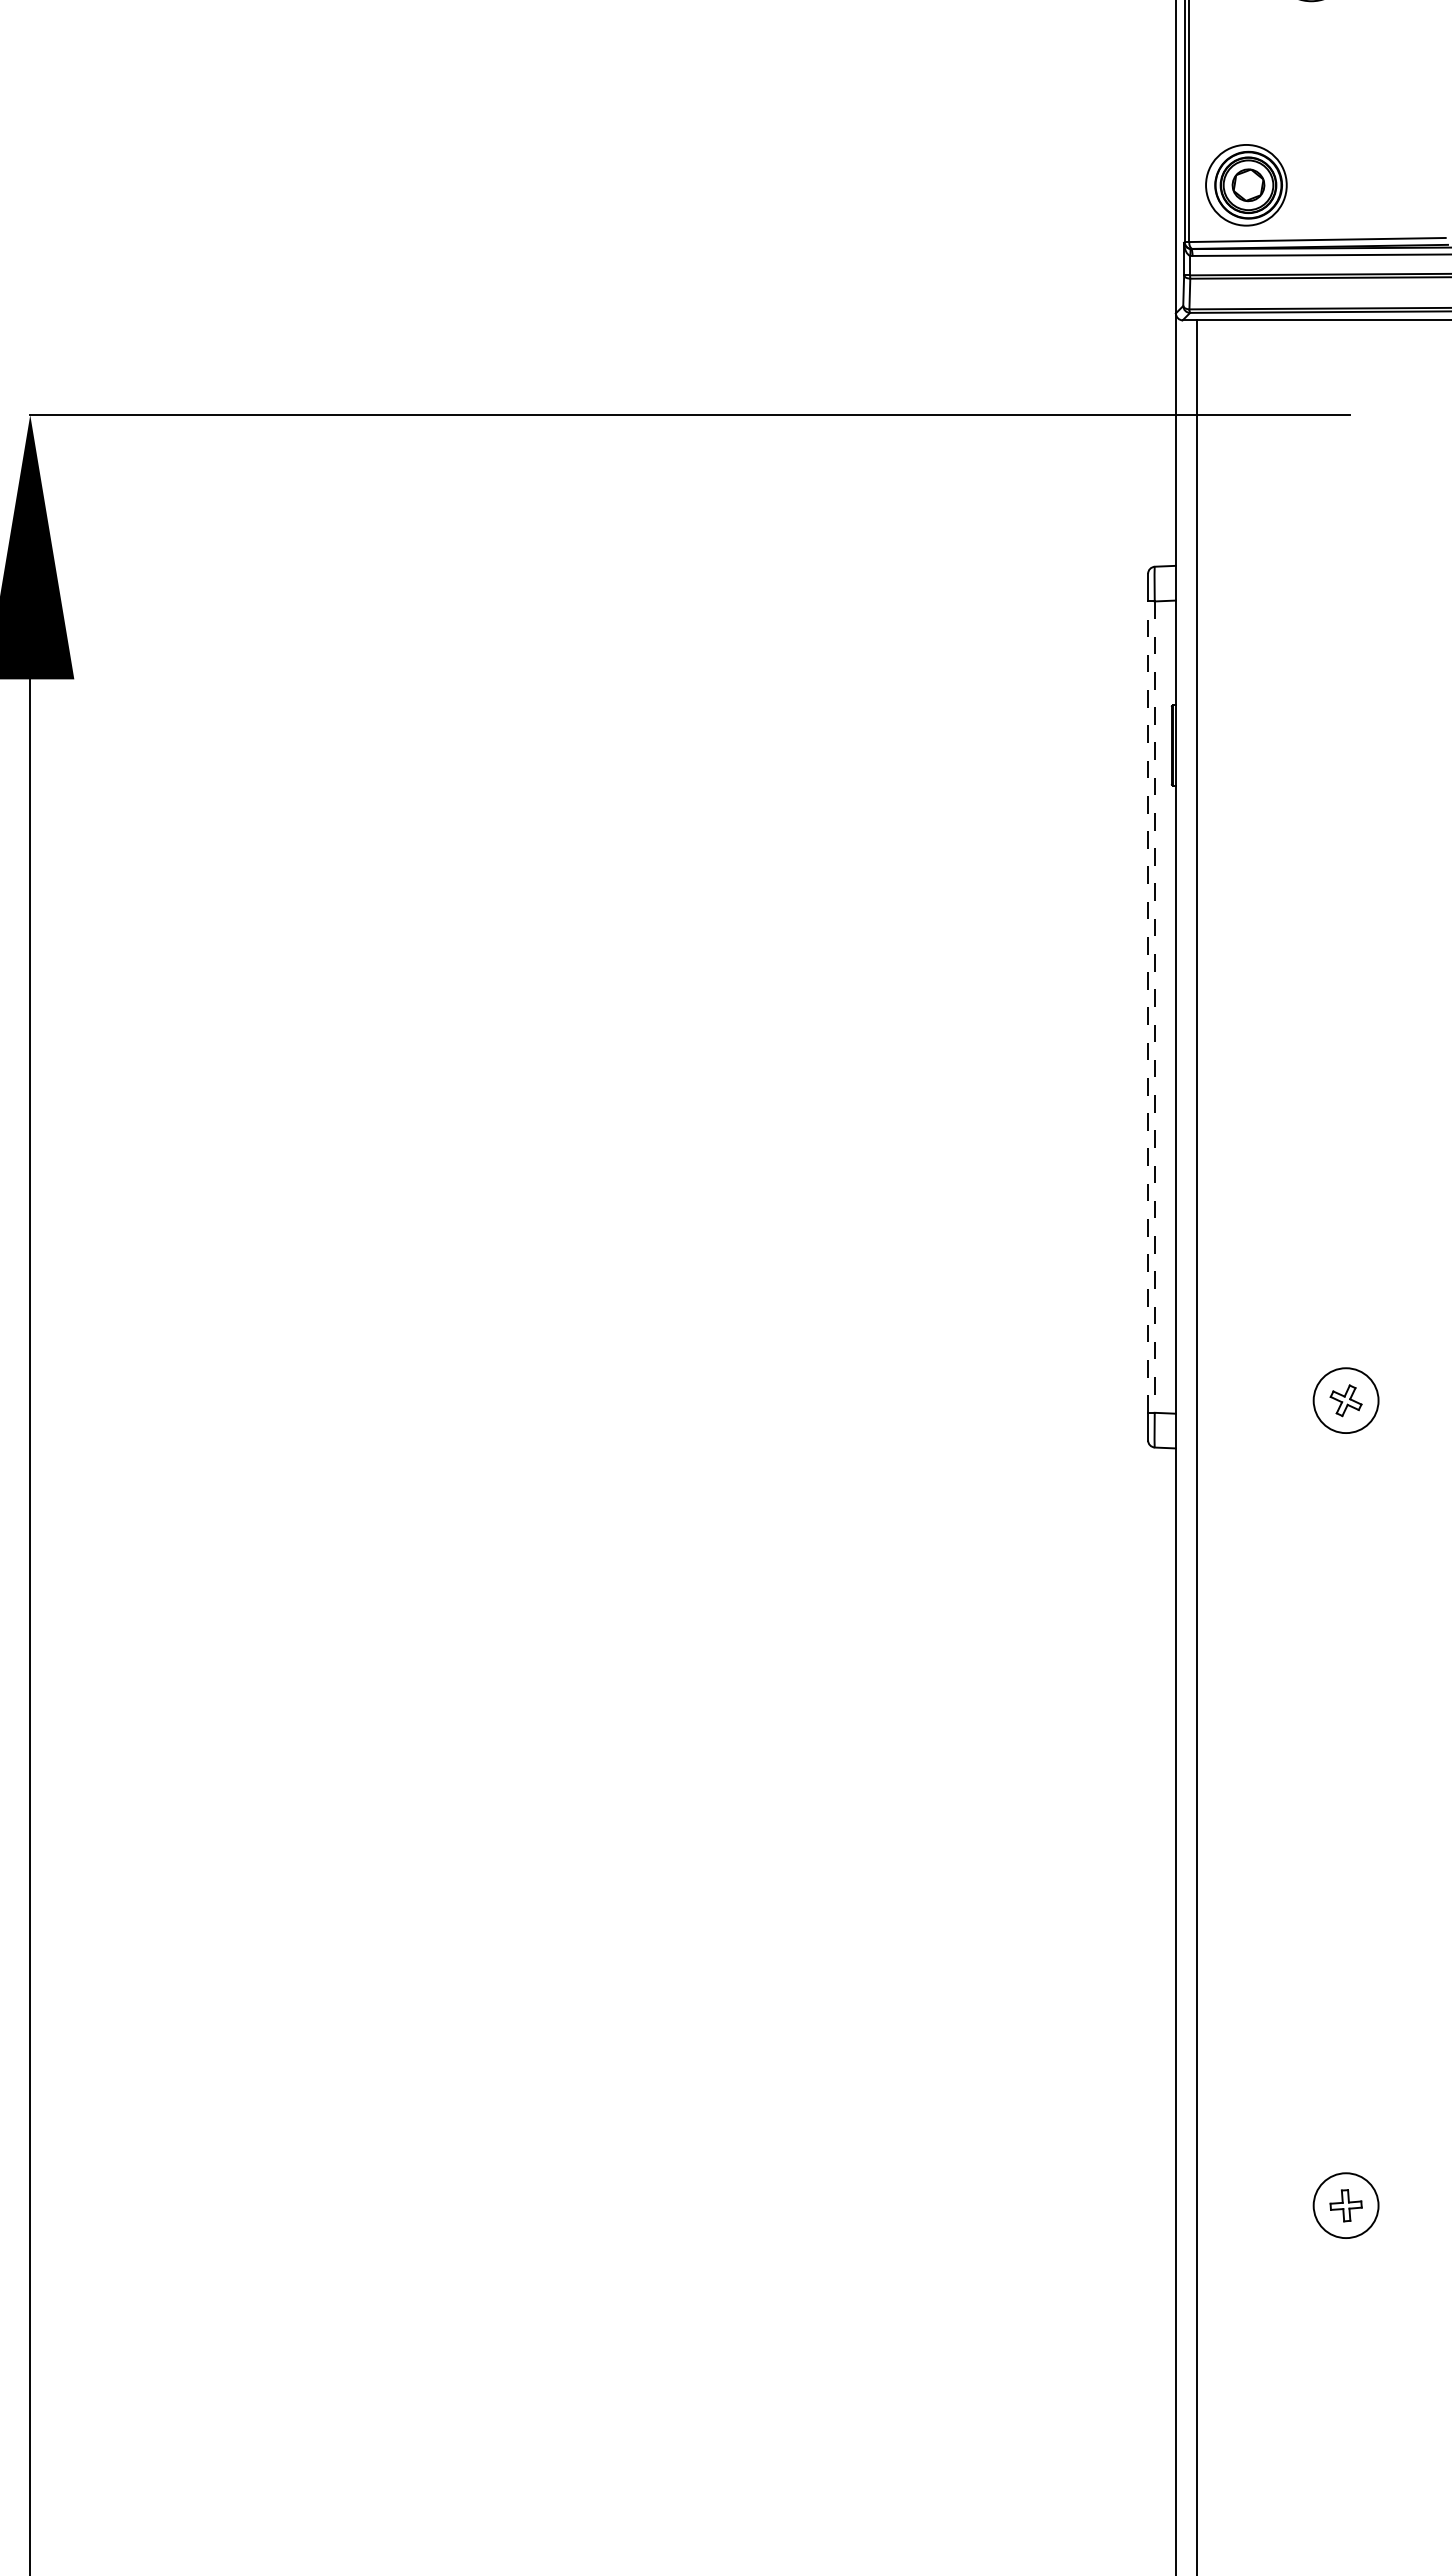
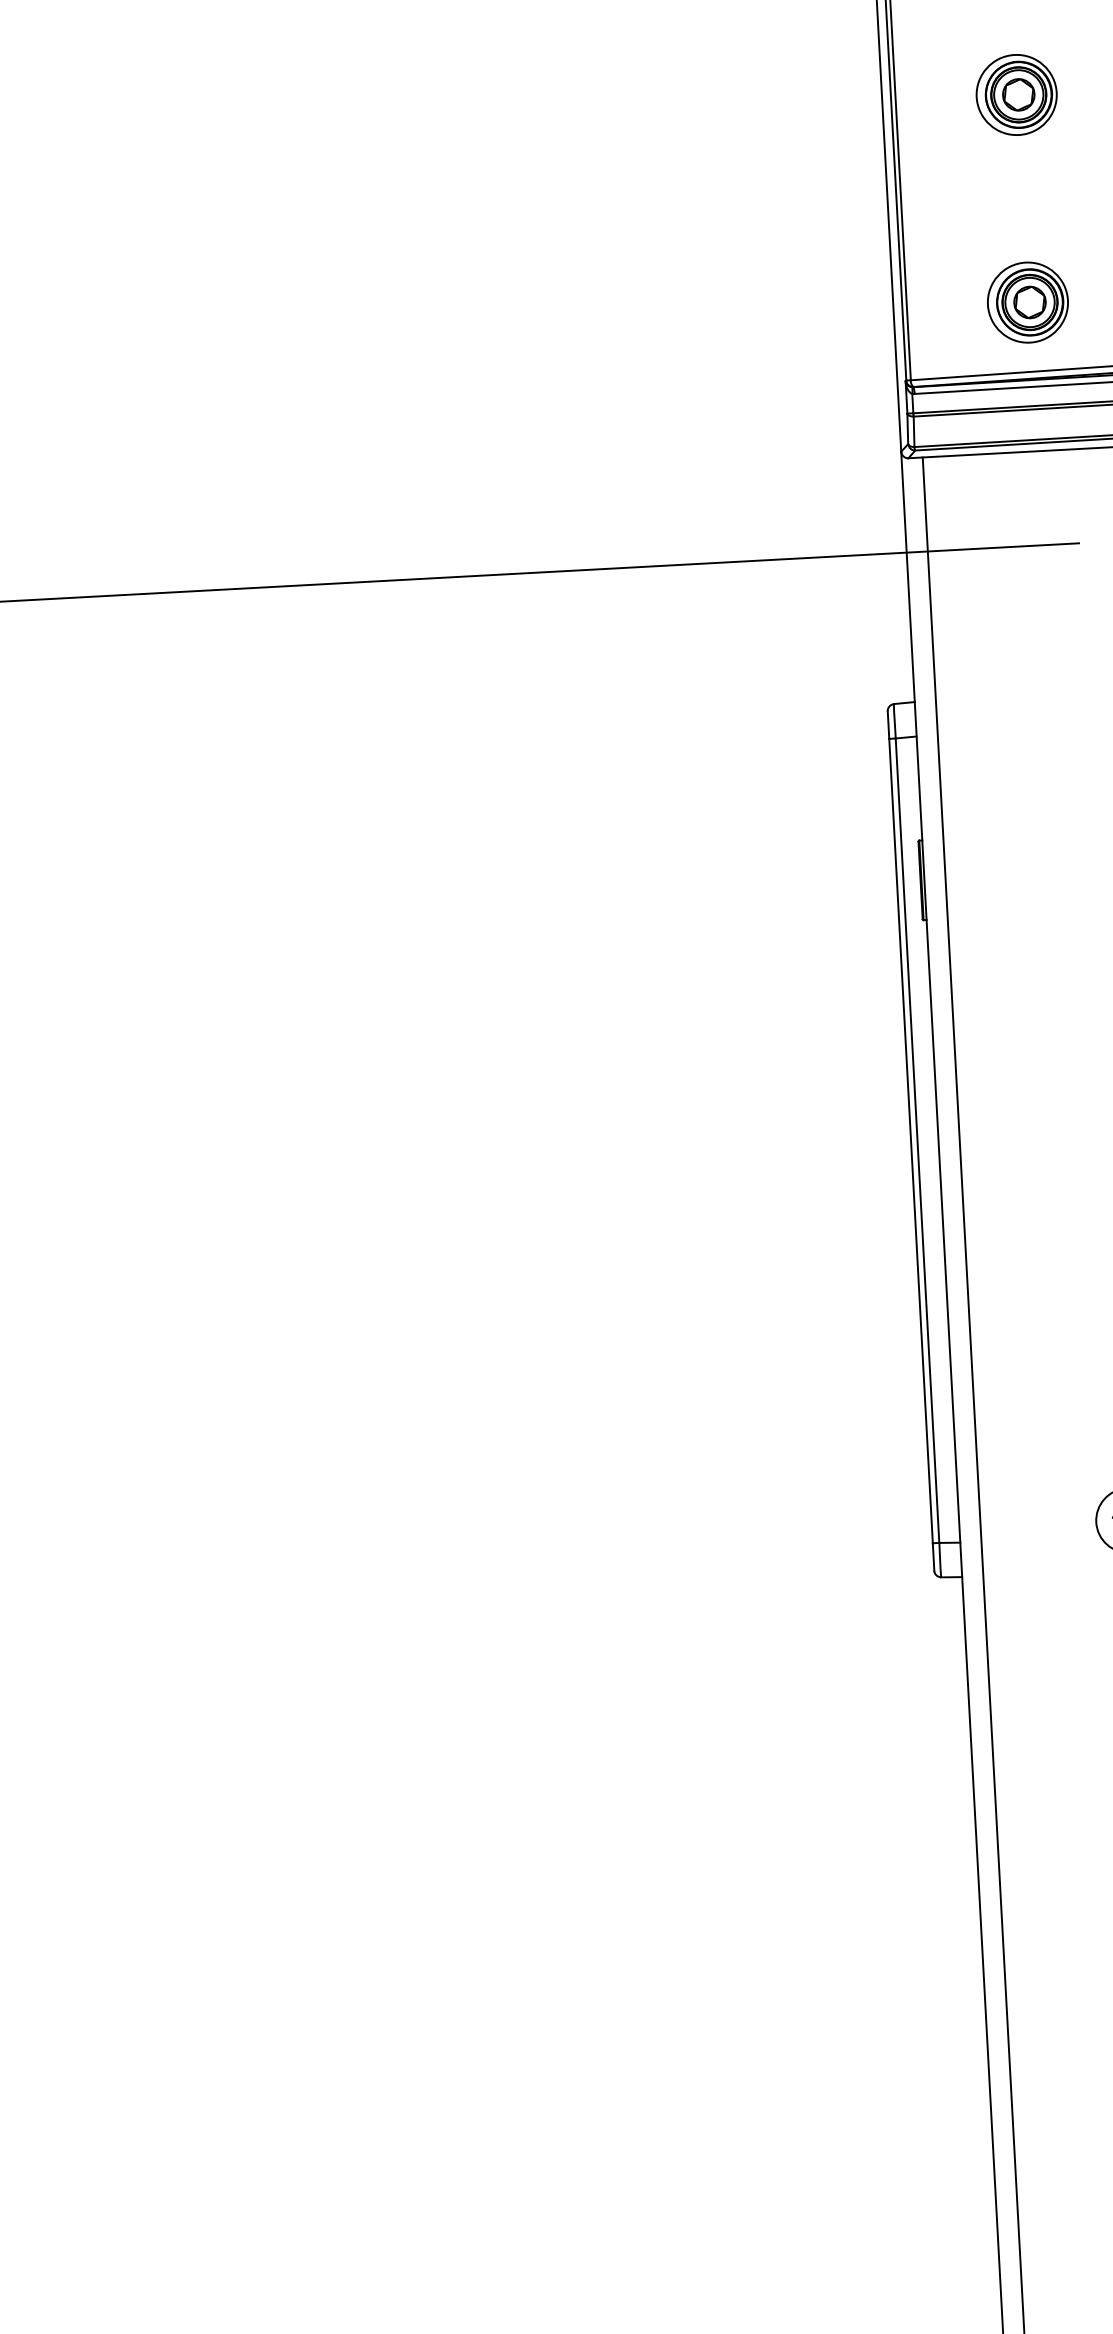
part: (1246, 185) -> (1028, 302), moved
line: (1148, 1007) -> (911, 1141), dashed -> solid
line: (1154, 1007) -> (917, 1141), dashed -> solid

